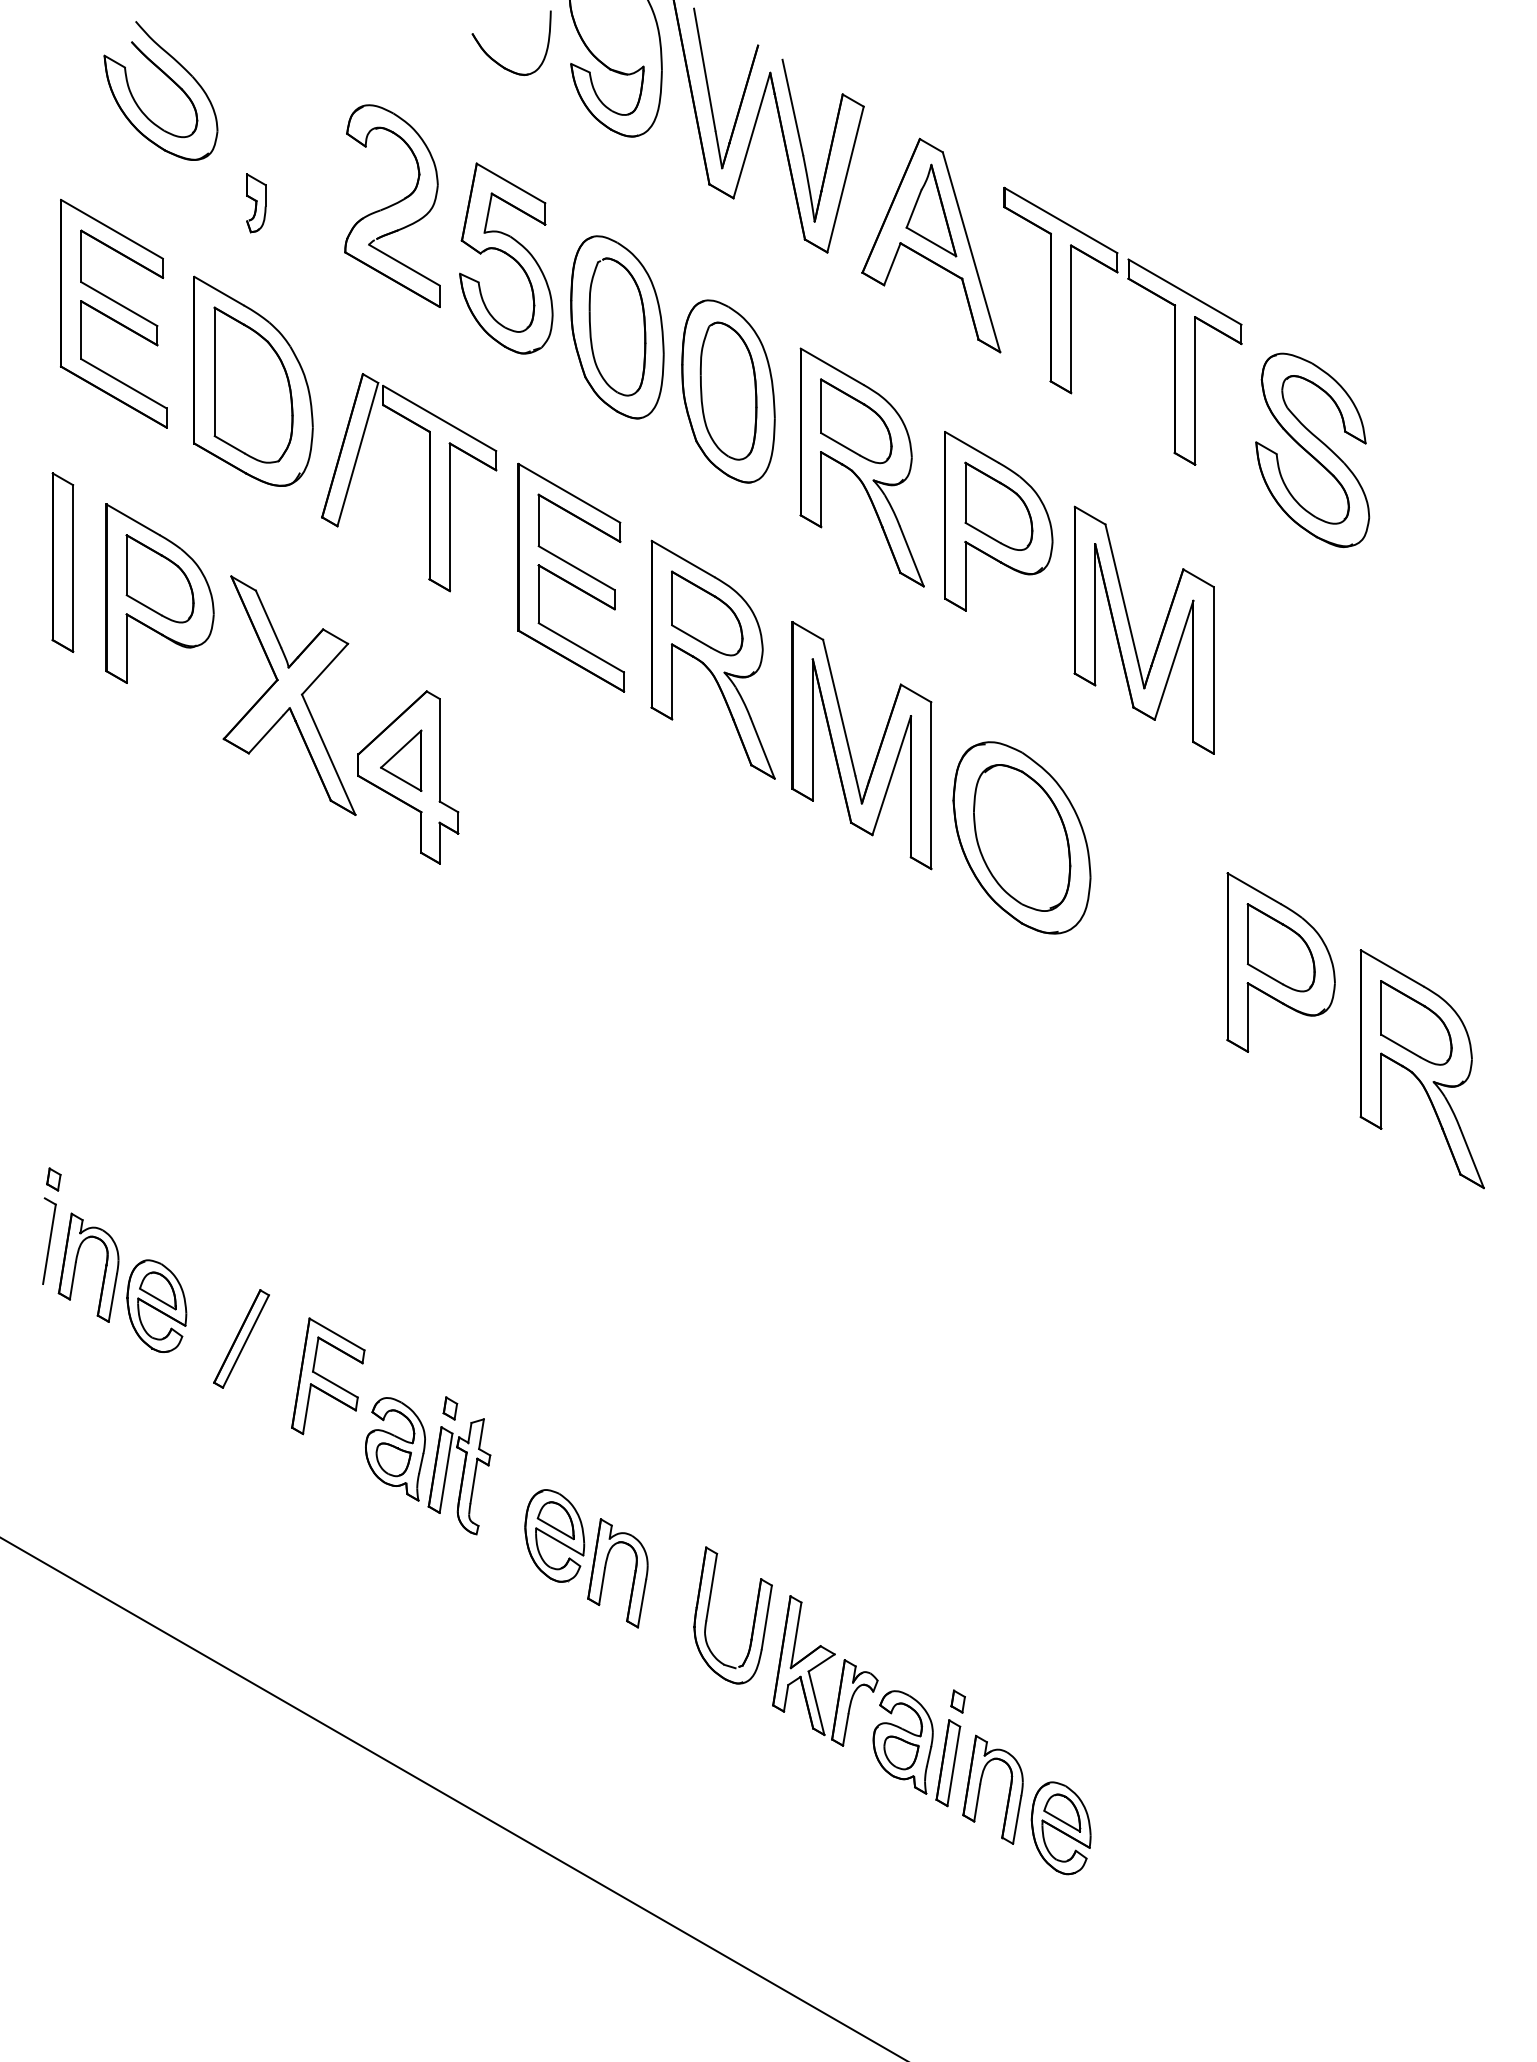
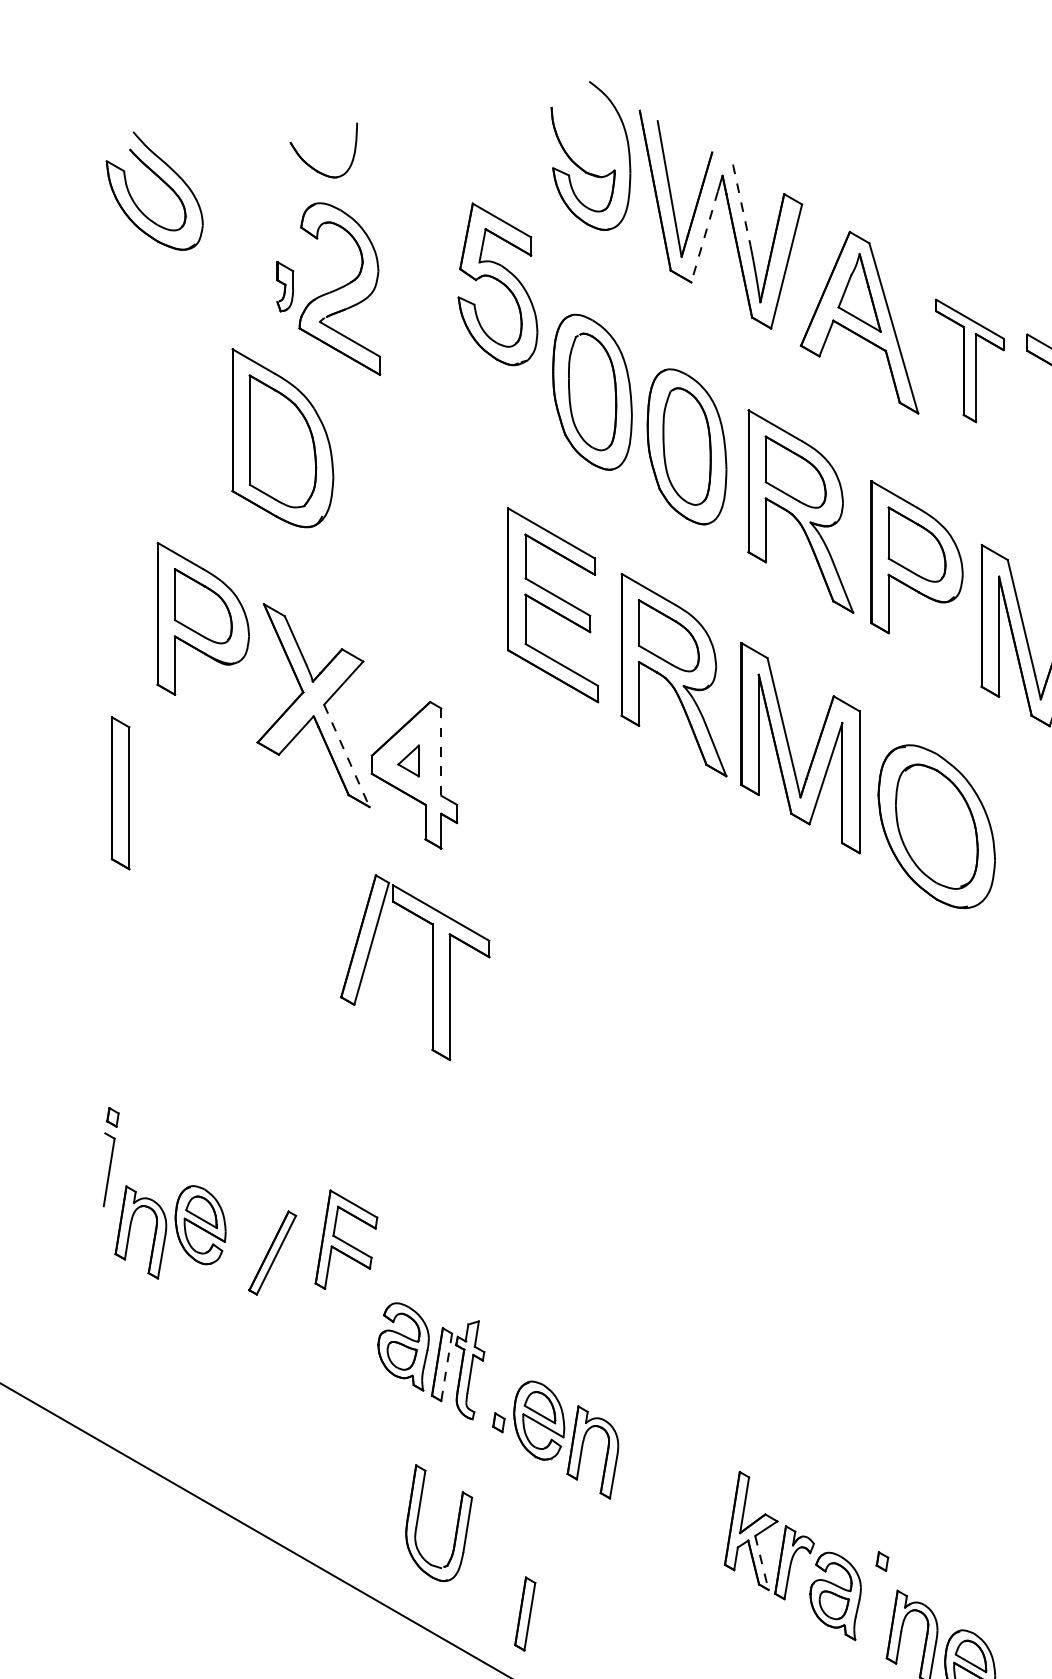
part: (497, 61) -> (311, 166), moved
part: (170, 80) -> (162, 182), moved
line: (792, 107) -> (741, 205), solid -> dashed
line: (749, 144) -> (704, 236), solid -> dashed
part: (392, 205) -> (339, 288), moved
part: (506, 258) -> (498, 284), moved
part: (1060, 290) -> (969, 360), size x0.7
part: (113, 313) -> (163, 380), removed
part: (429, 482) -> (432, 967), moved
part: (62, 562) -> (120, 793), moved
line: (439, 750) -> (441, 752), solid -> dashed
line: (328, 754) -> (346, 755), solid -> dashed
part: (401, 760) -> (408, 760), size x0.6
part: (76, 1266) -> (130, 1231), moved
part: (328, 1376) -> (346, 1239), moved
part: (450, 1408) -> (498, 1422), moved
line: (445, 1473) -> (446, 1367), solid -> dashed
part: (753, 1619) -> (456, 1526), moved
line: (816, 1703) -> (761, 1563), solid -> dashed
part: (948, 1763) -> (525, 1614), moved

